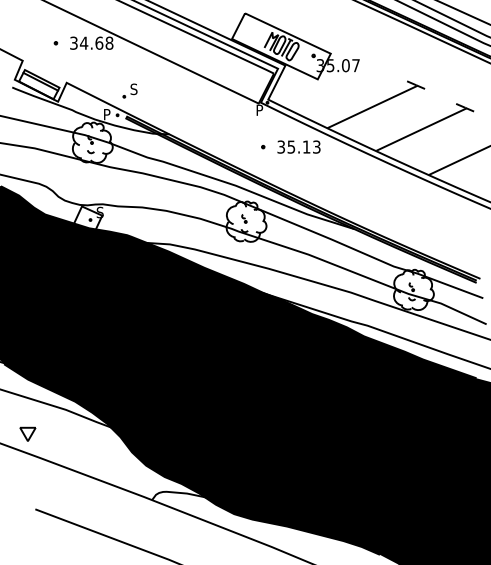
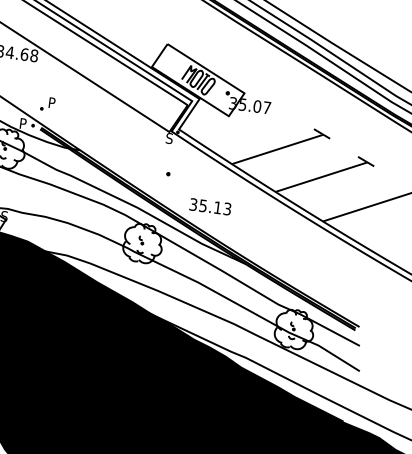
text: (133, 89) -> (51, 103), S -> P
text: (259, 109) -> (169, 137), P -> S
text: (298, 146) -> (210, 206), moved

